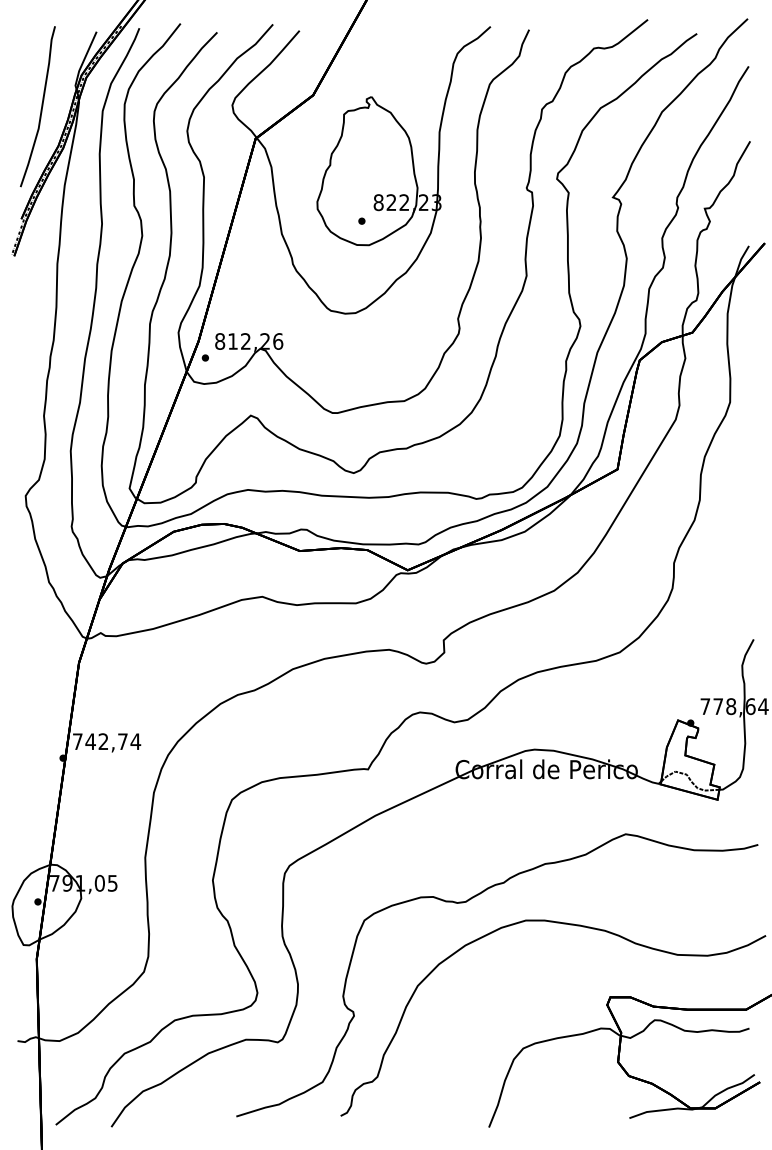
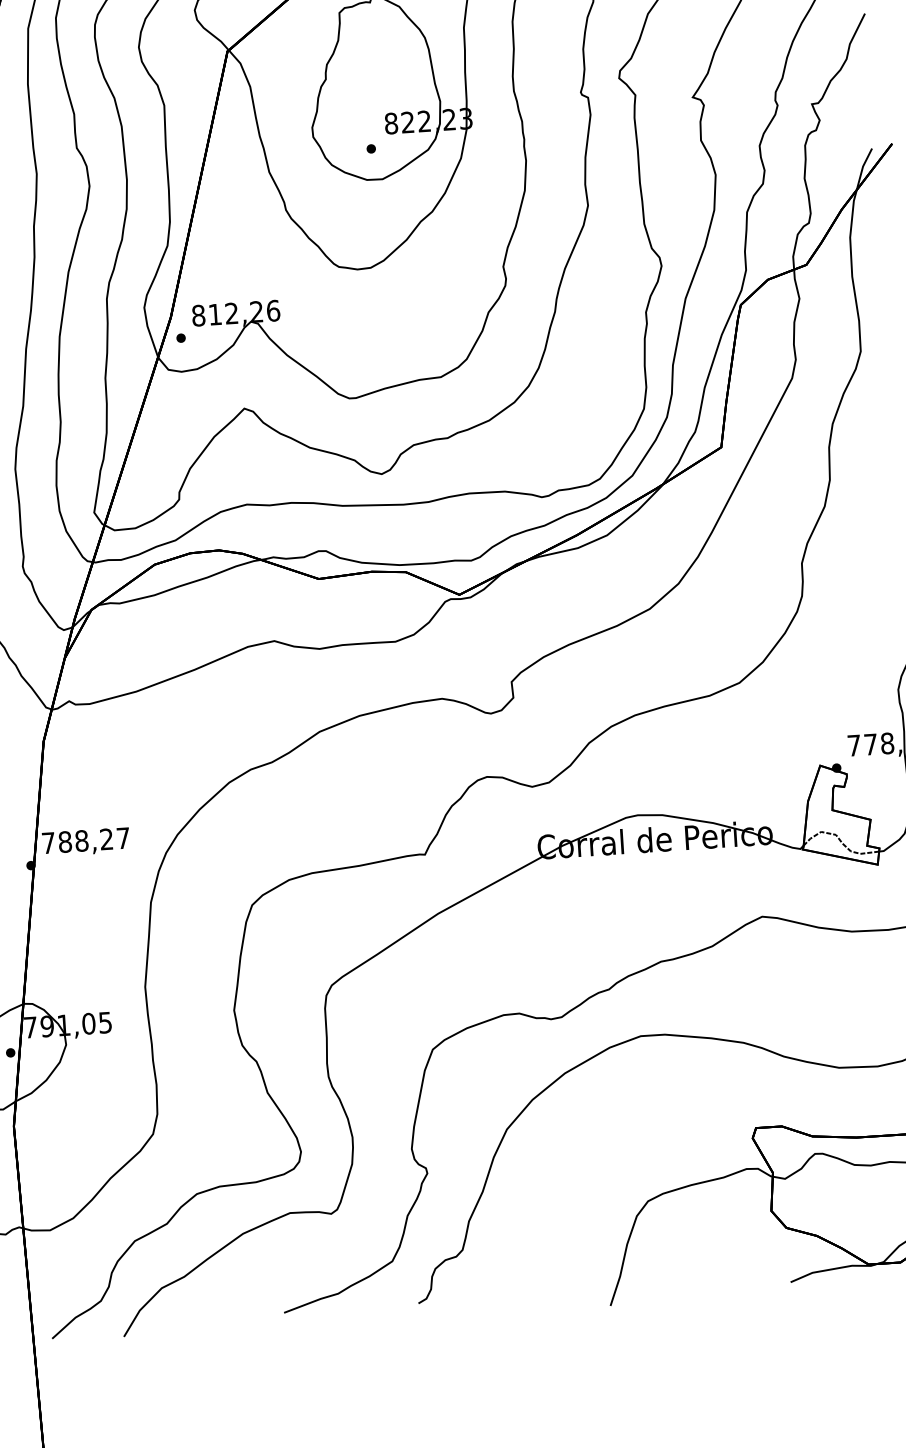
text: (113, 741) -> (94, 839), 742,74 -> 788,27

